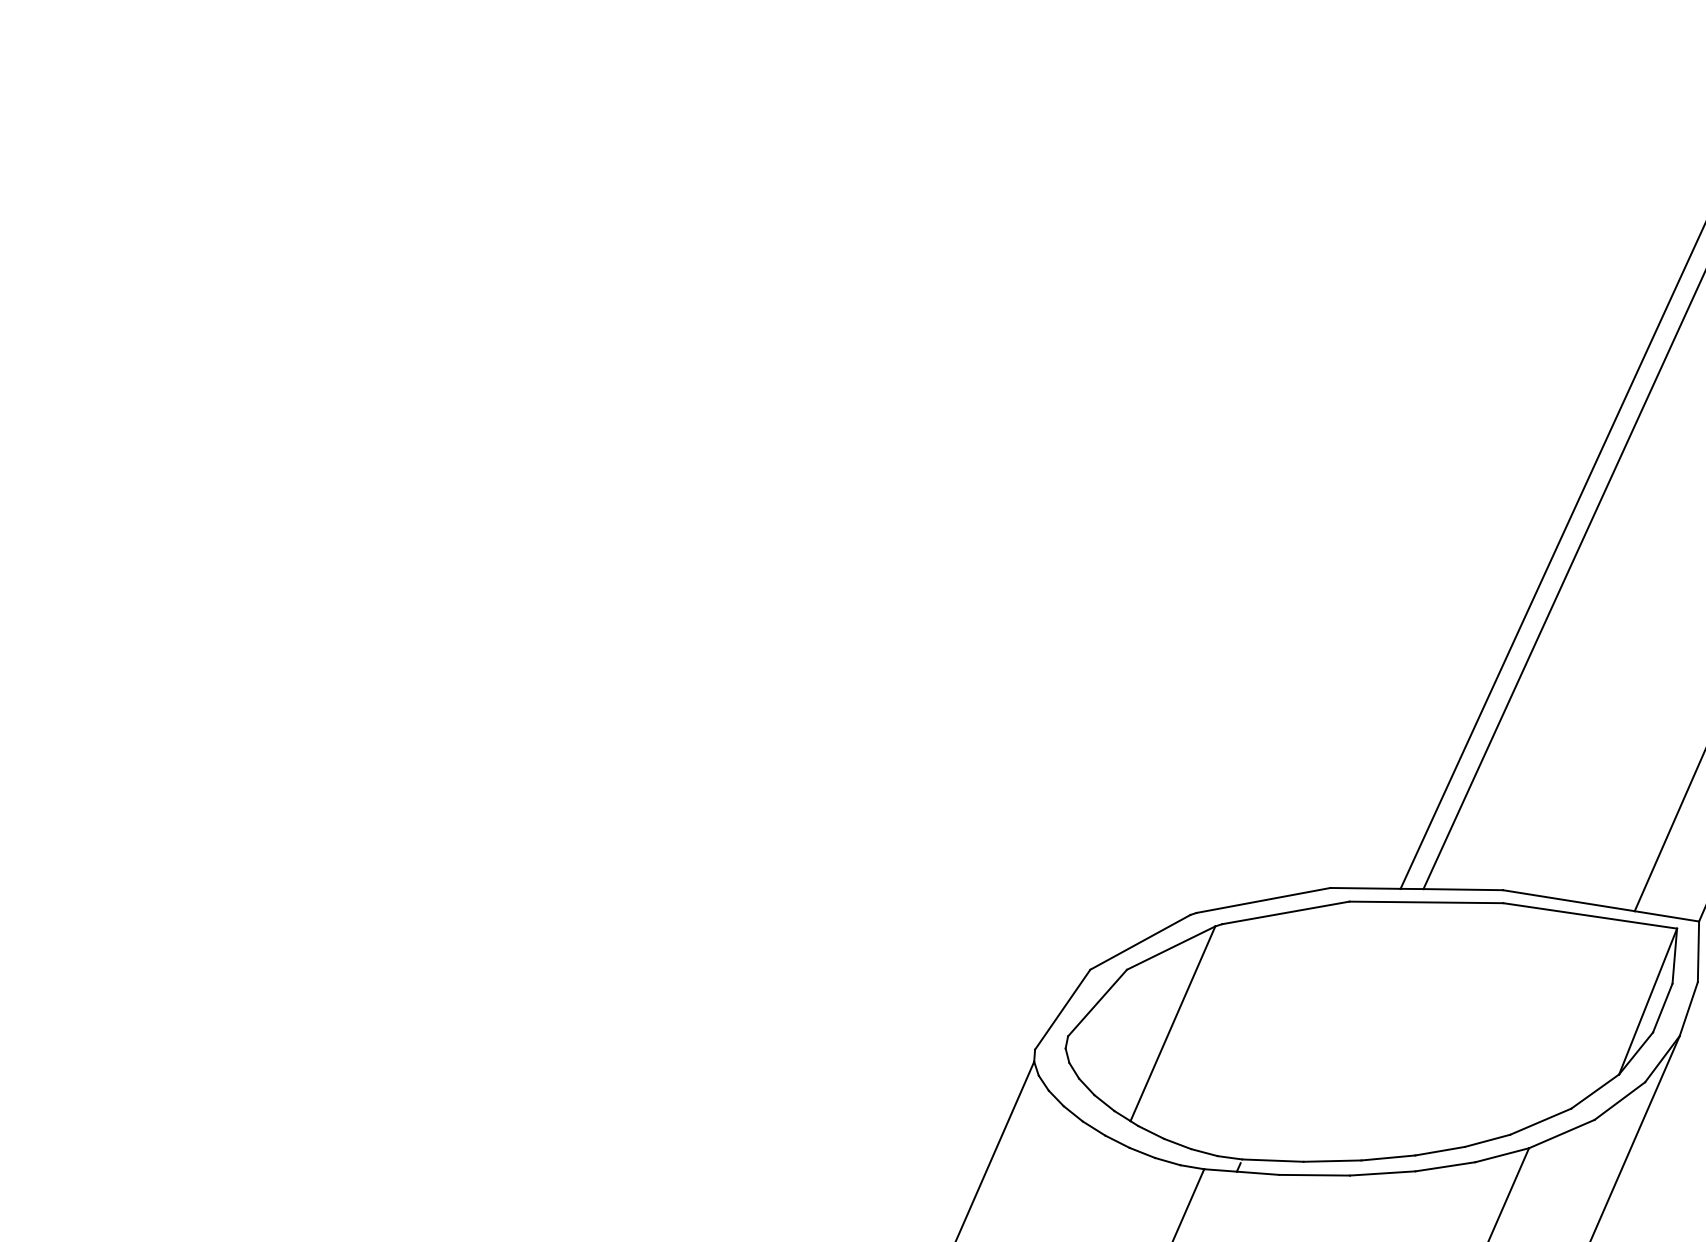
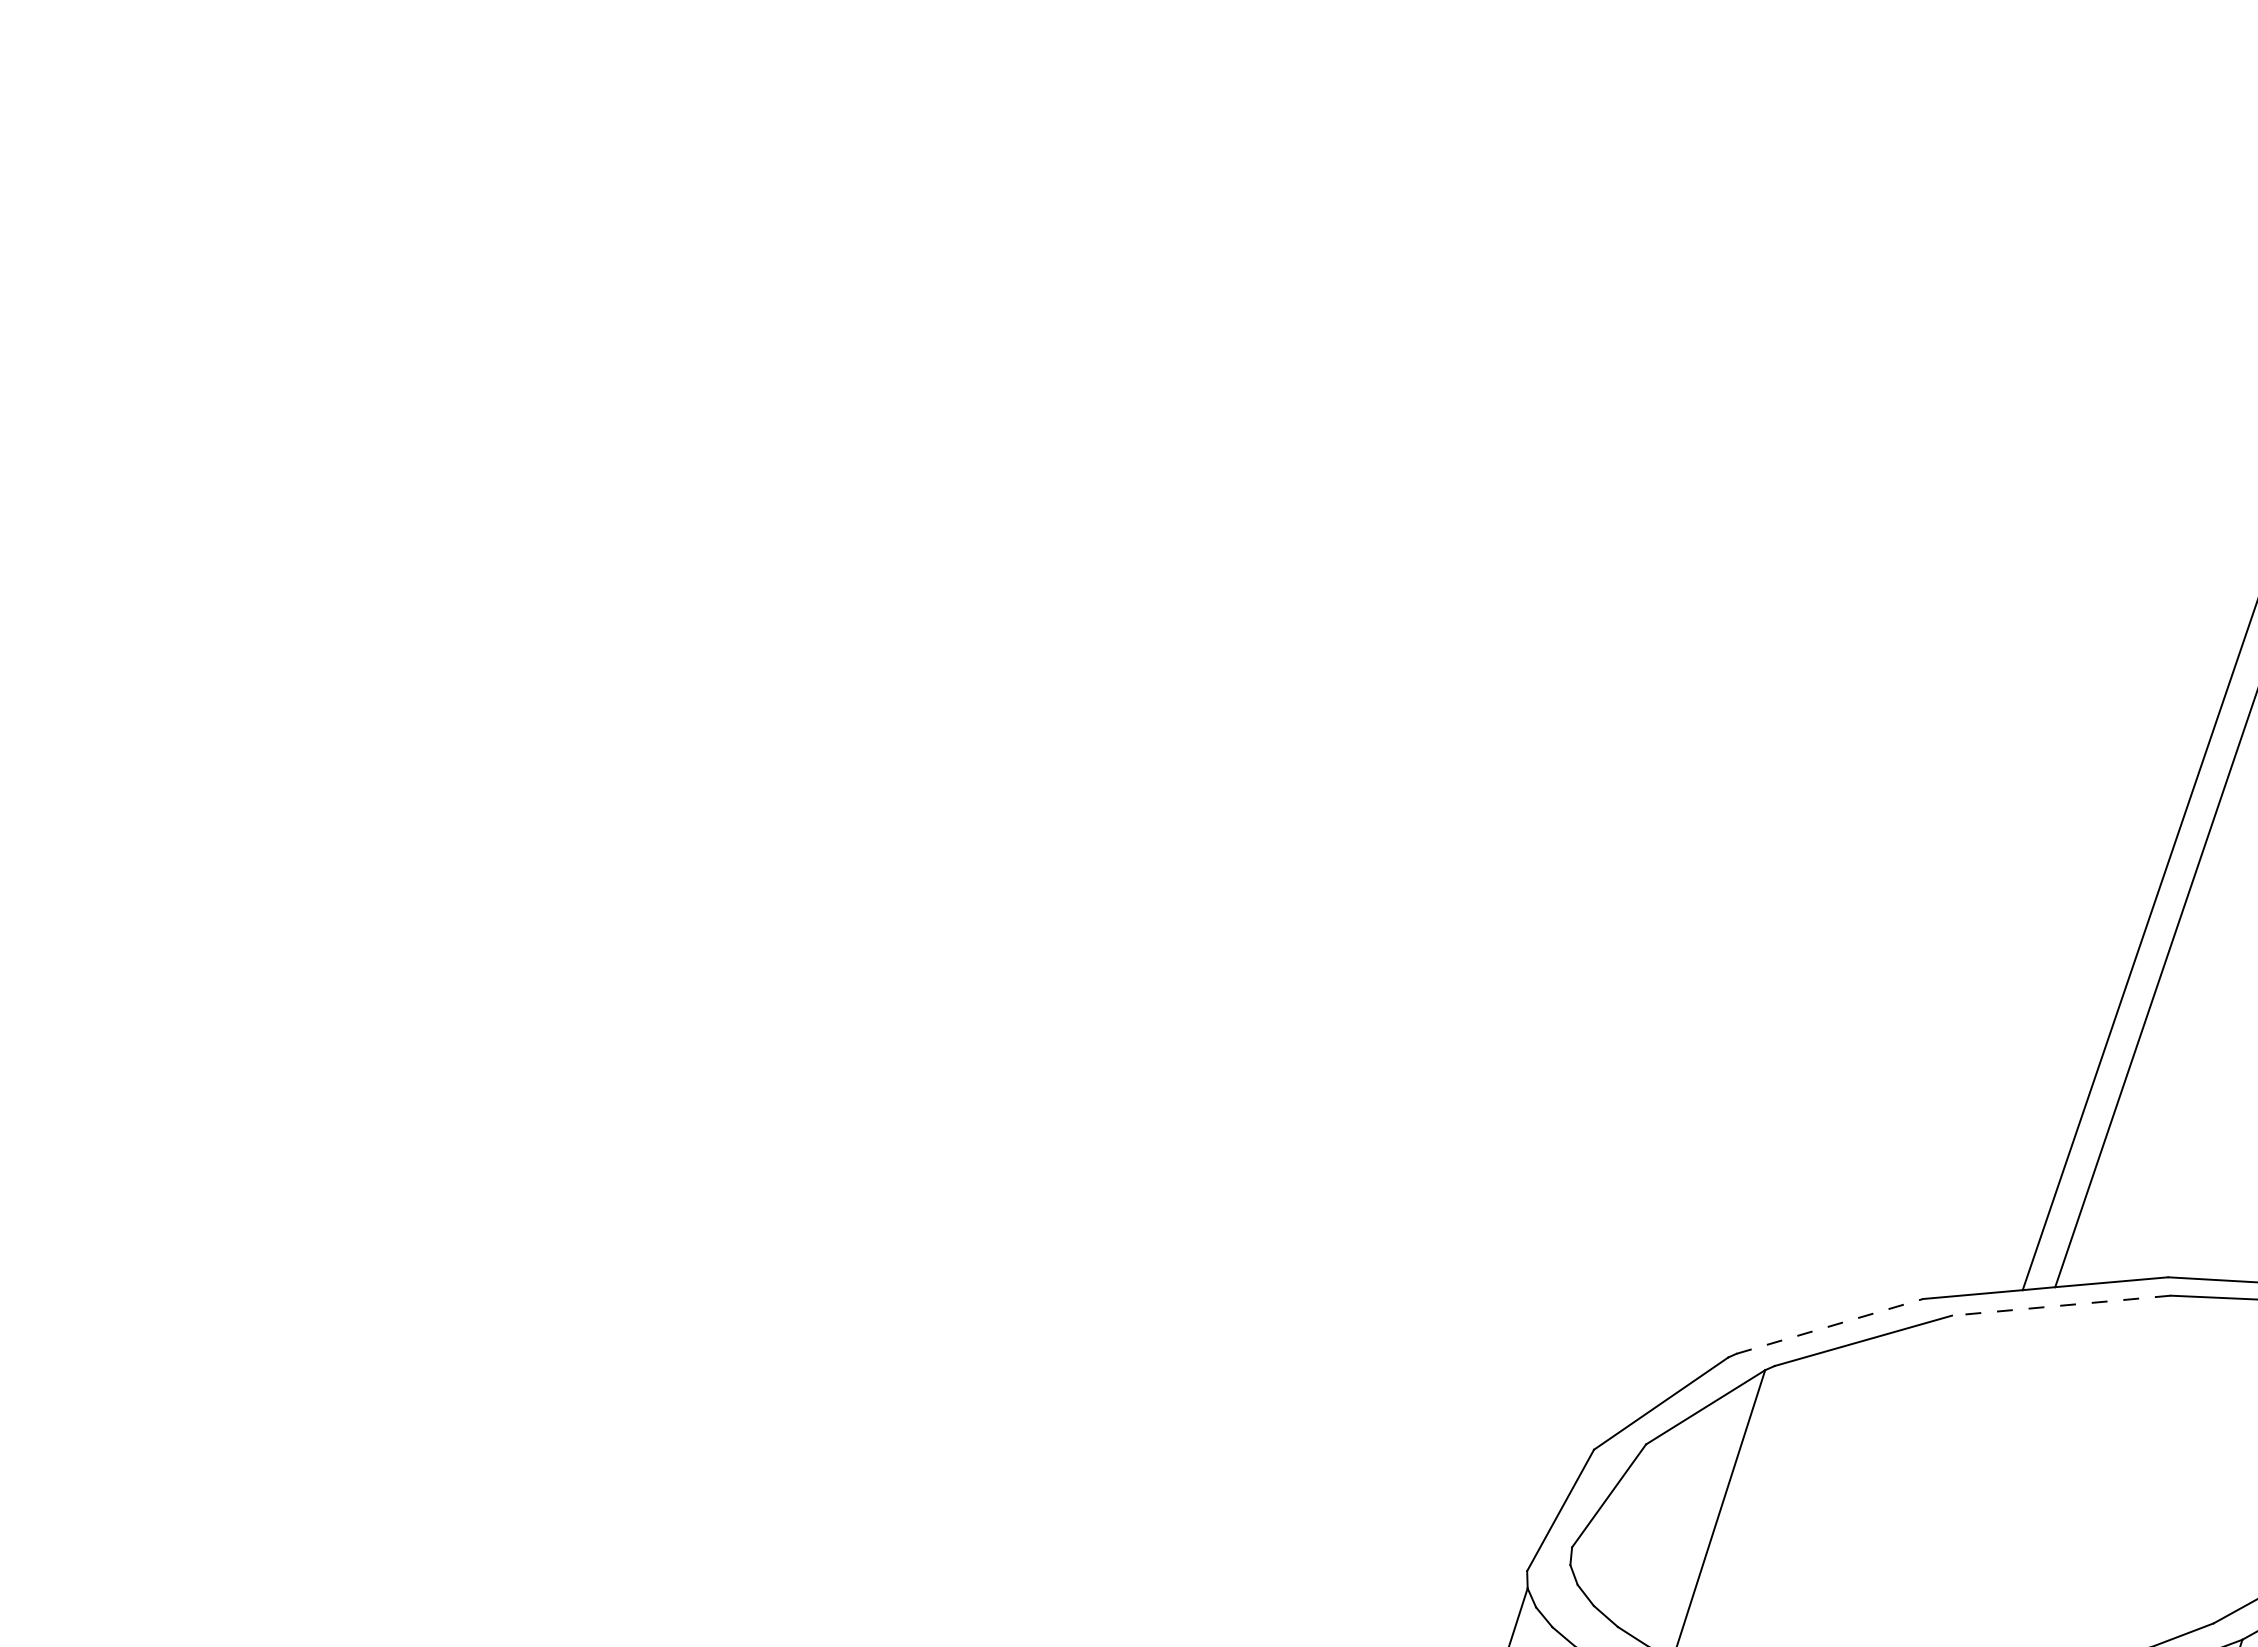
line: (1263, 900) -> (1829, 1326), solid -> dashed
line: (1426, 902) -> (2061, 1305), solid -> dashed

